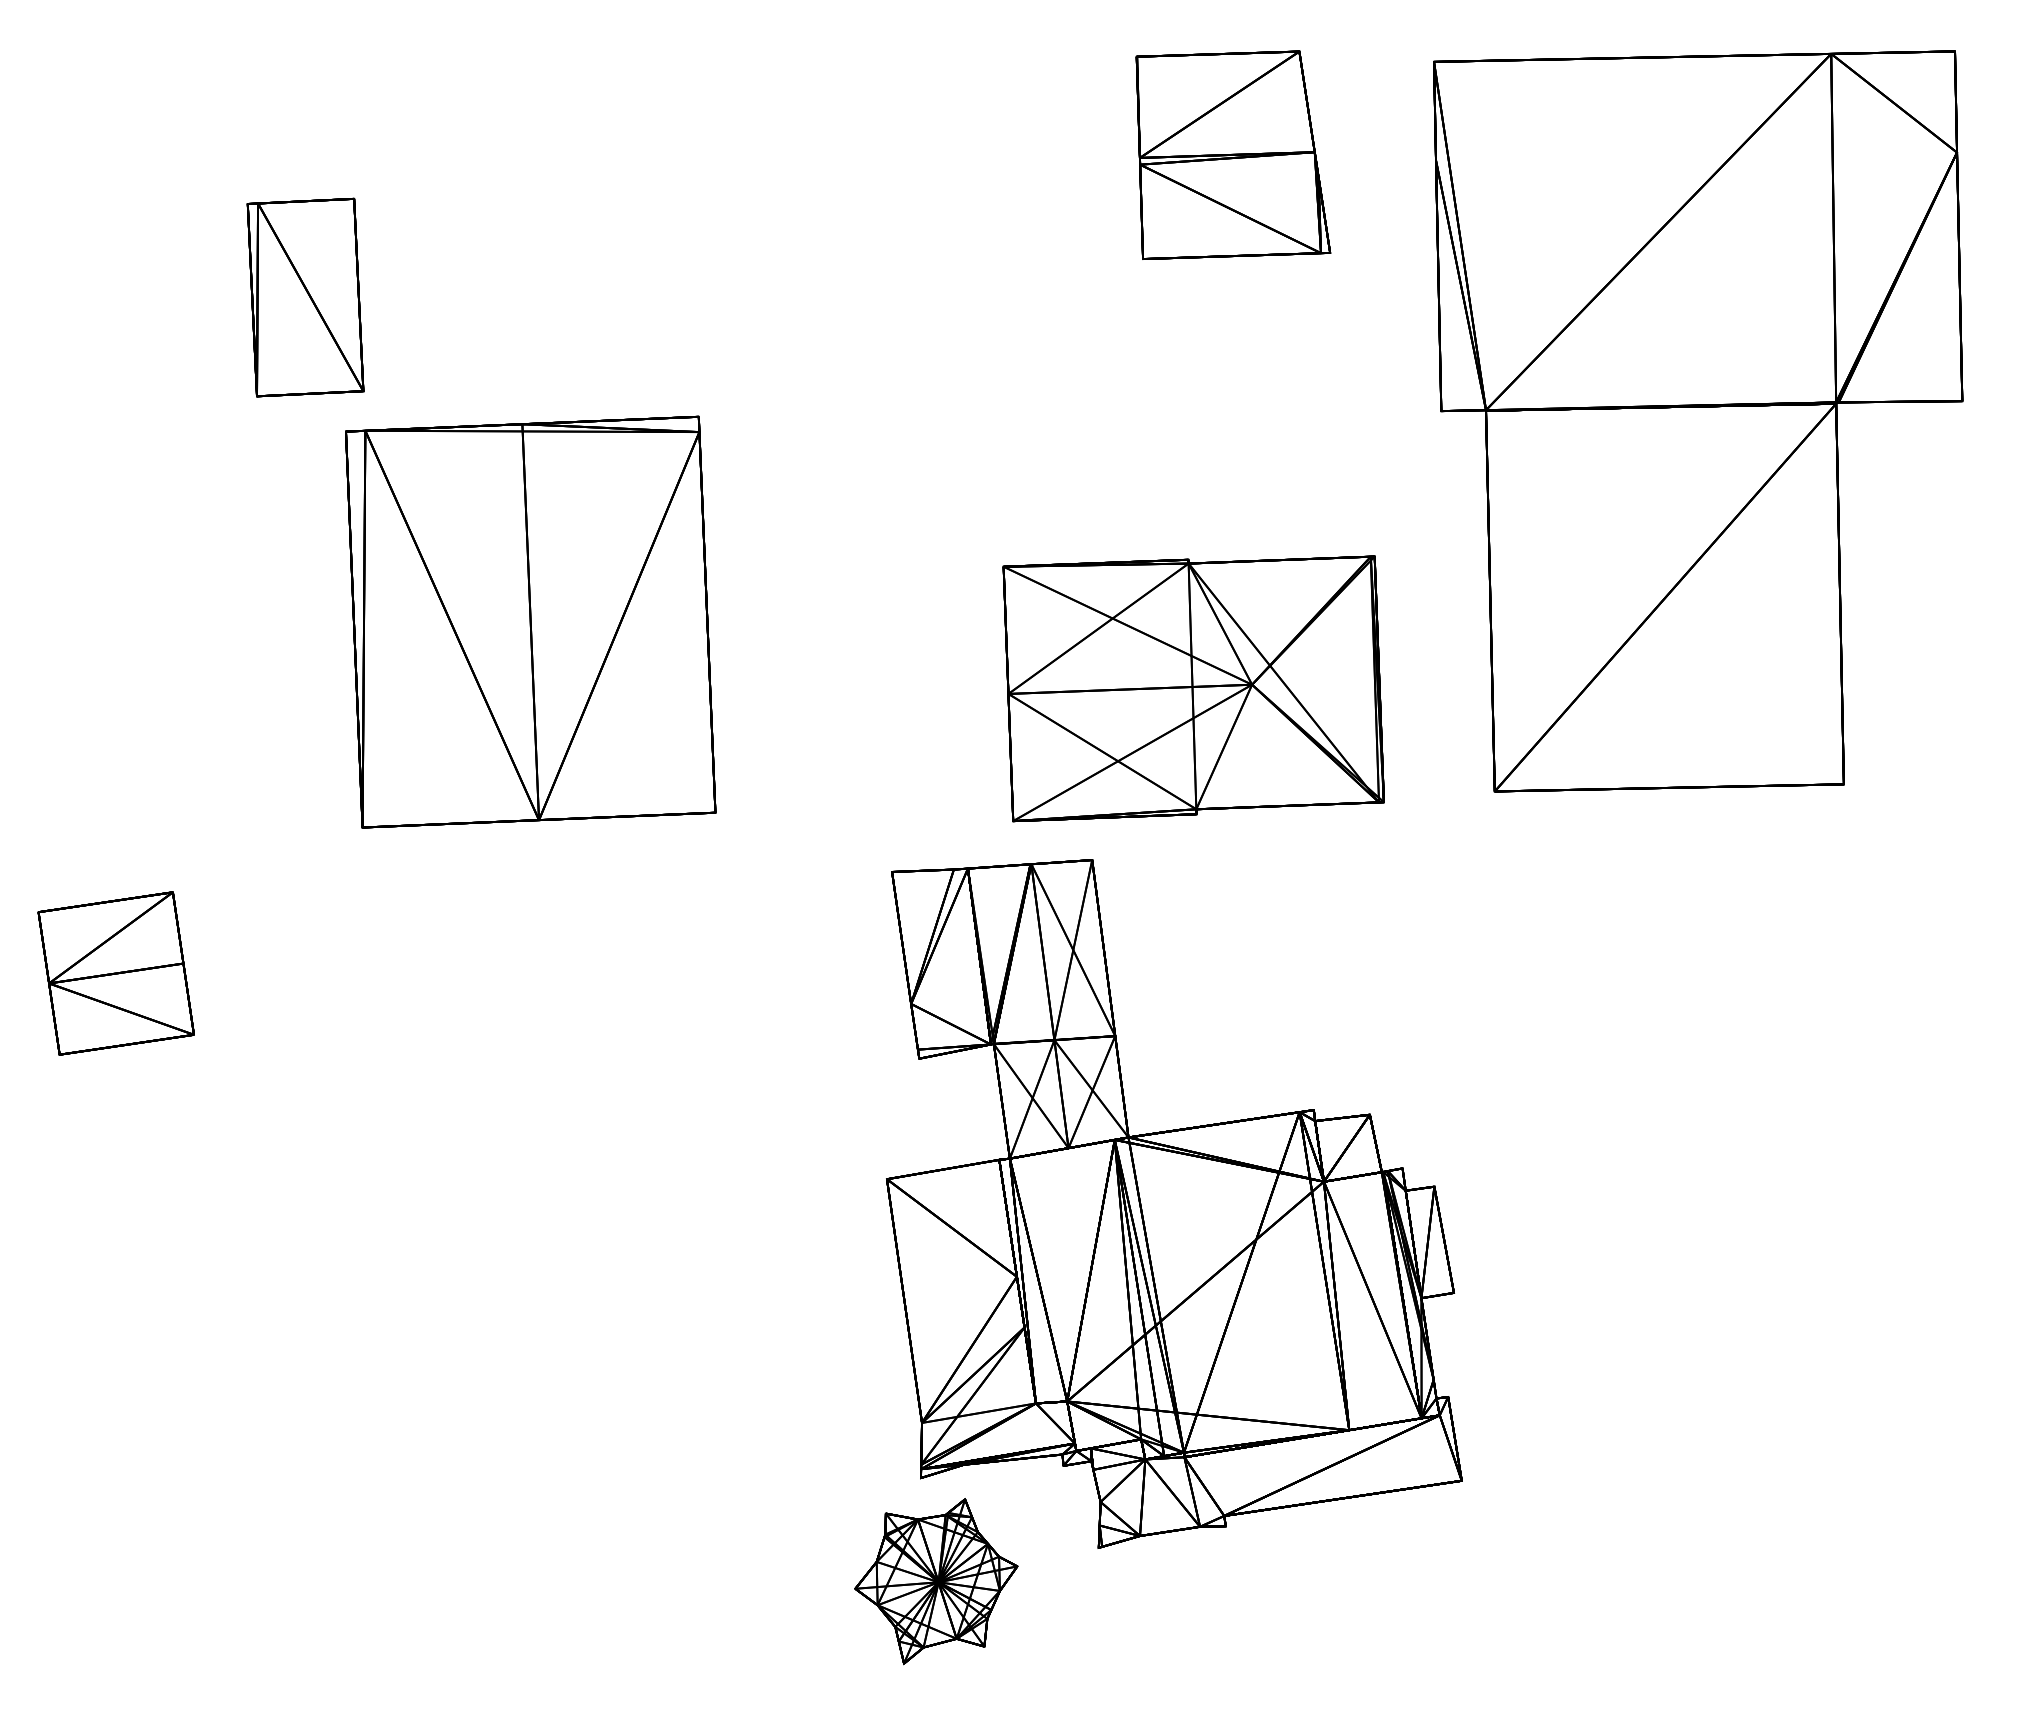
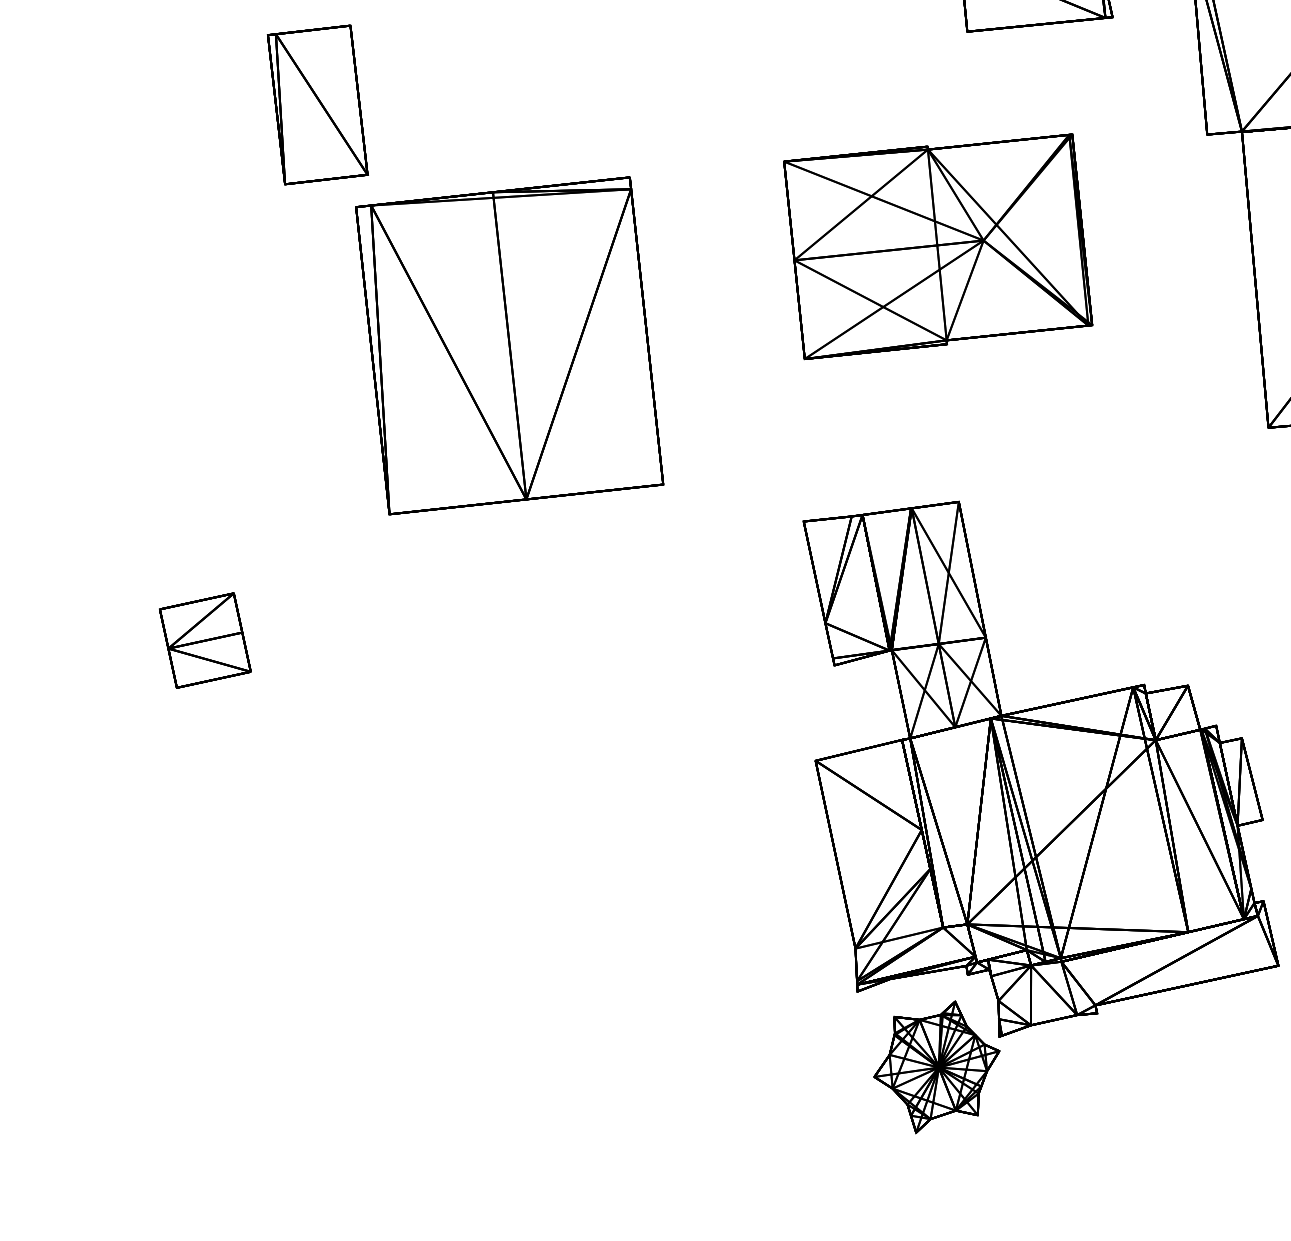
part: (1193, 688) -> (938, 246), moved
part: (115, 973) -> (204, 640), size x0.71
part: (936, 1581) -> (937, 1067), moved

